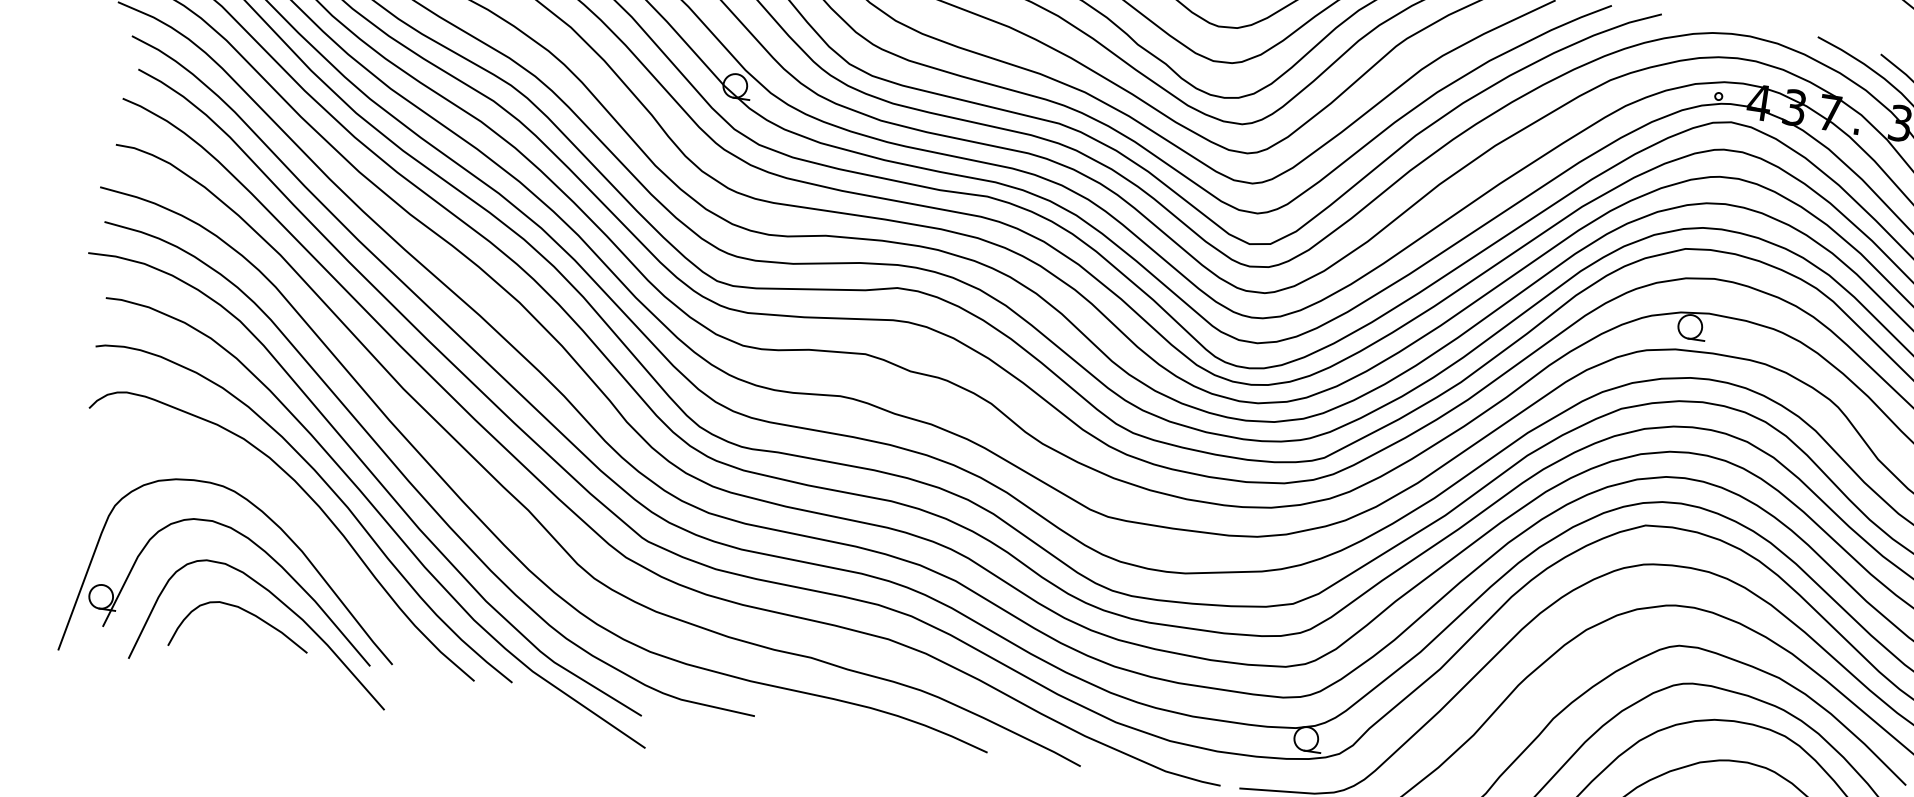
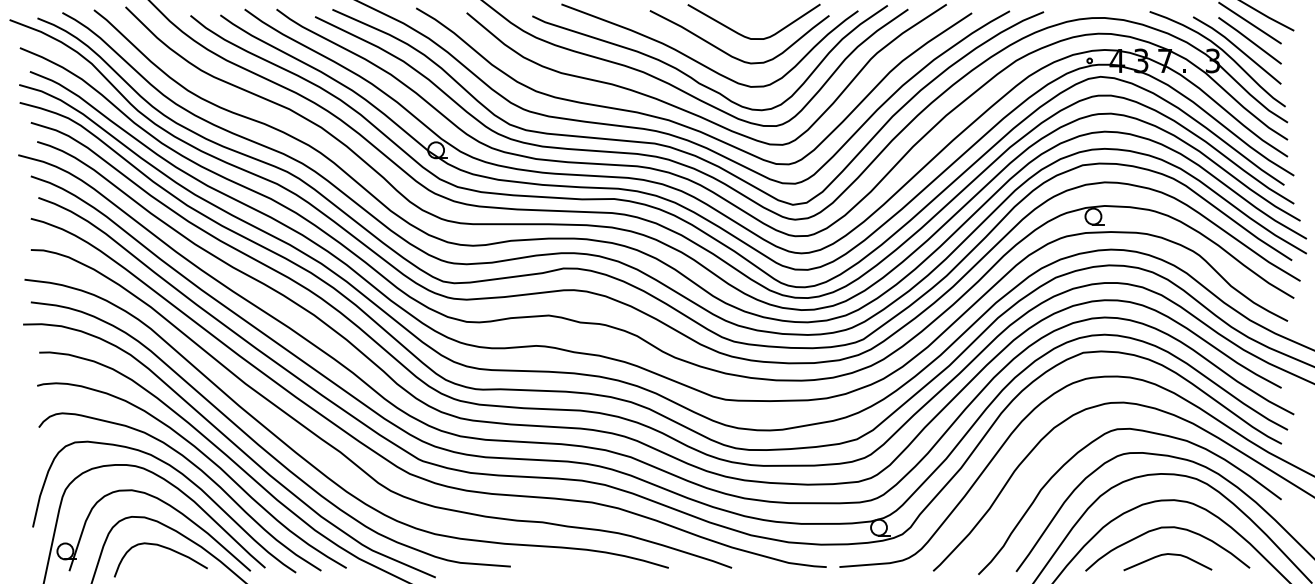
curve: (299, 520) -> (189, 481), added

